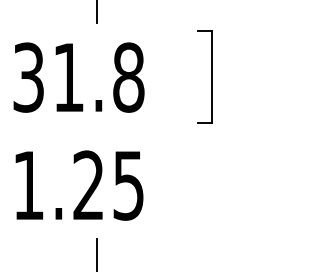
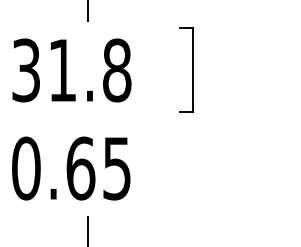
text: (58, 185) -> (53, 168), 1.25 -> 0.65

